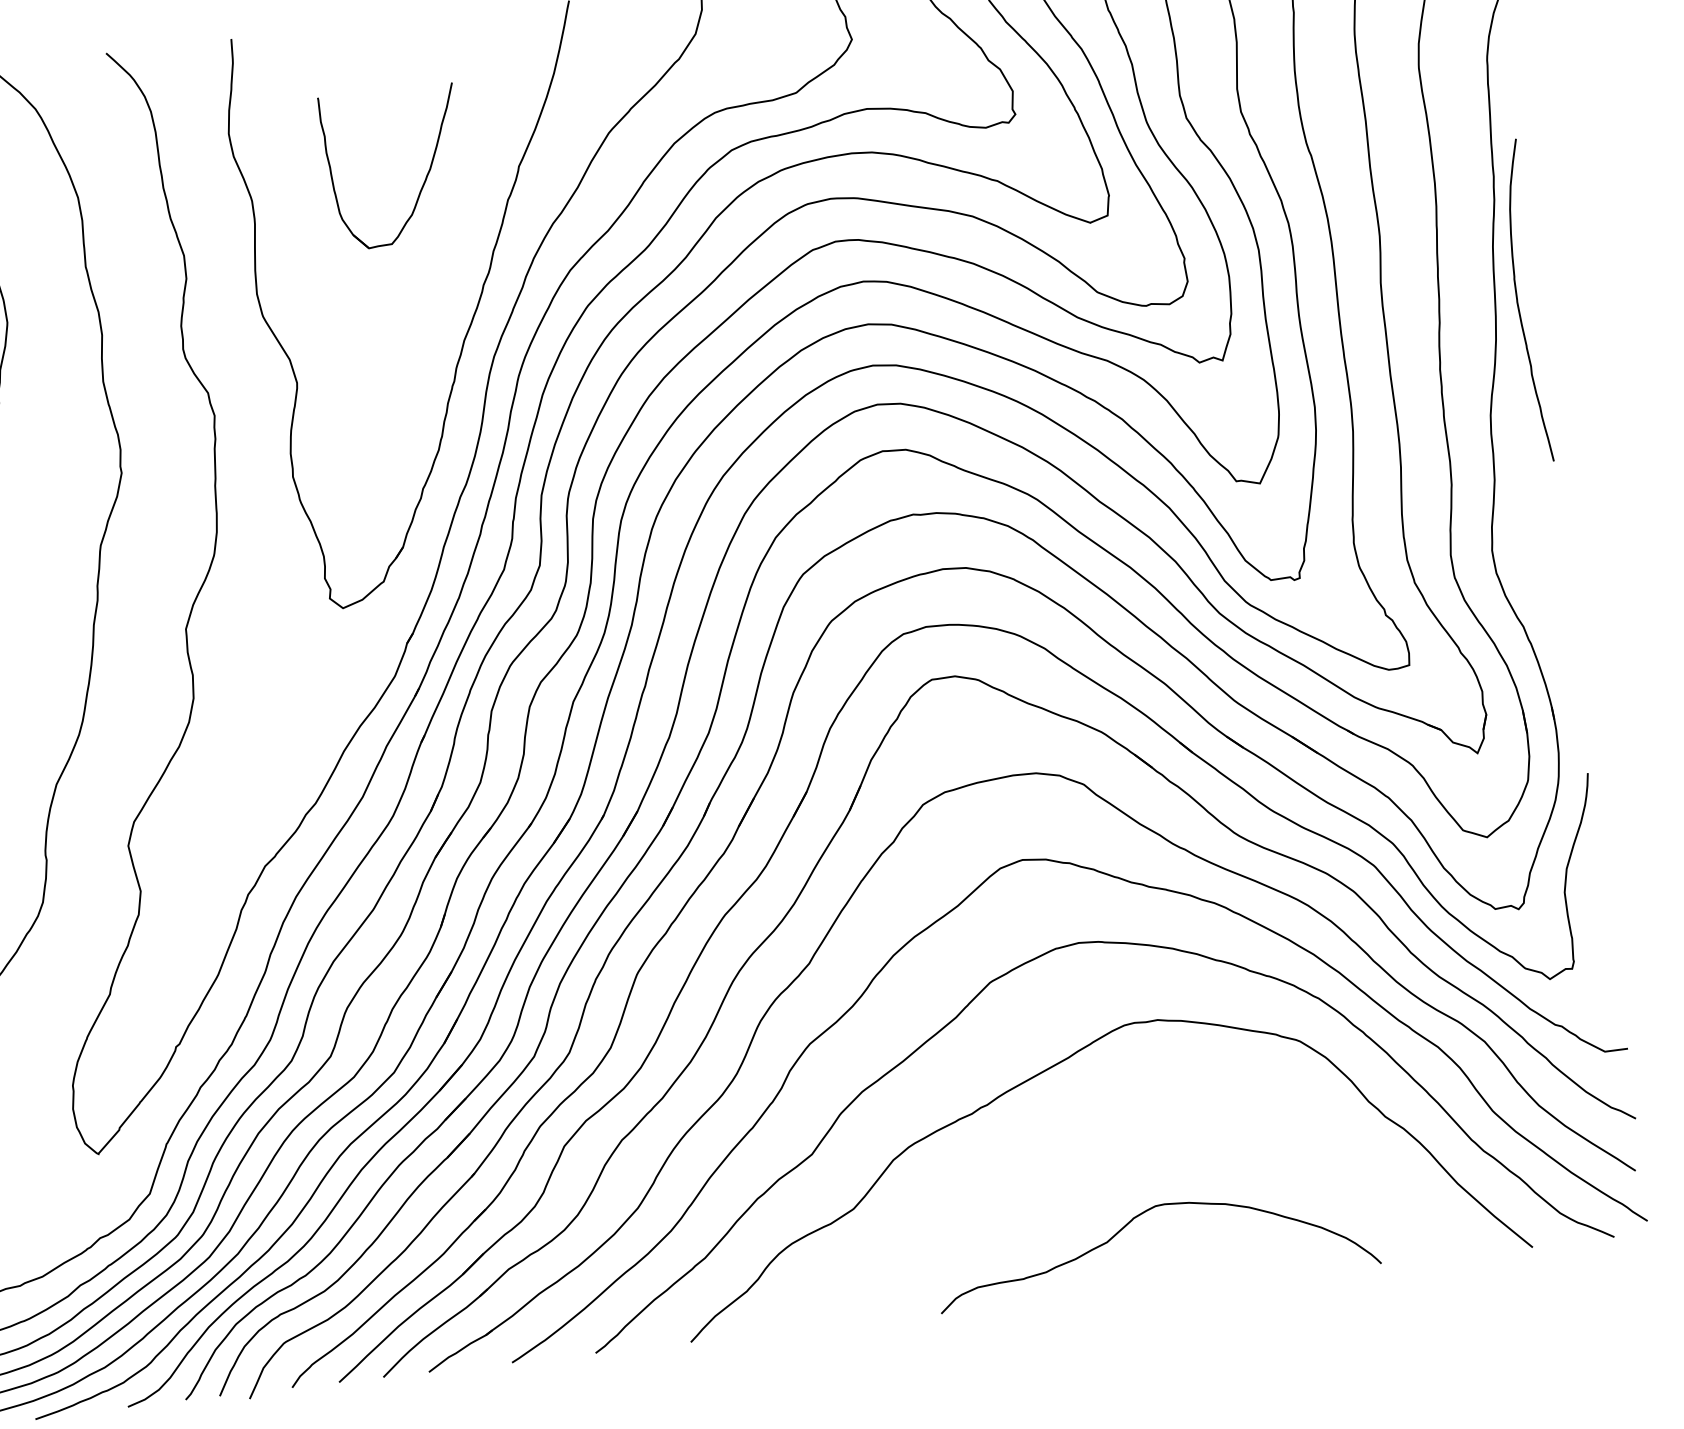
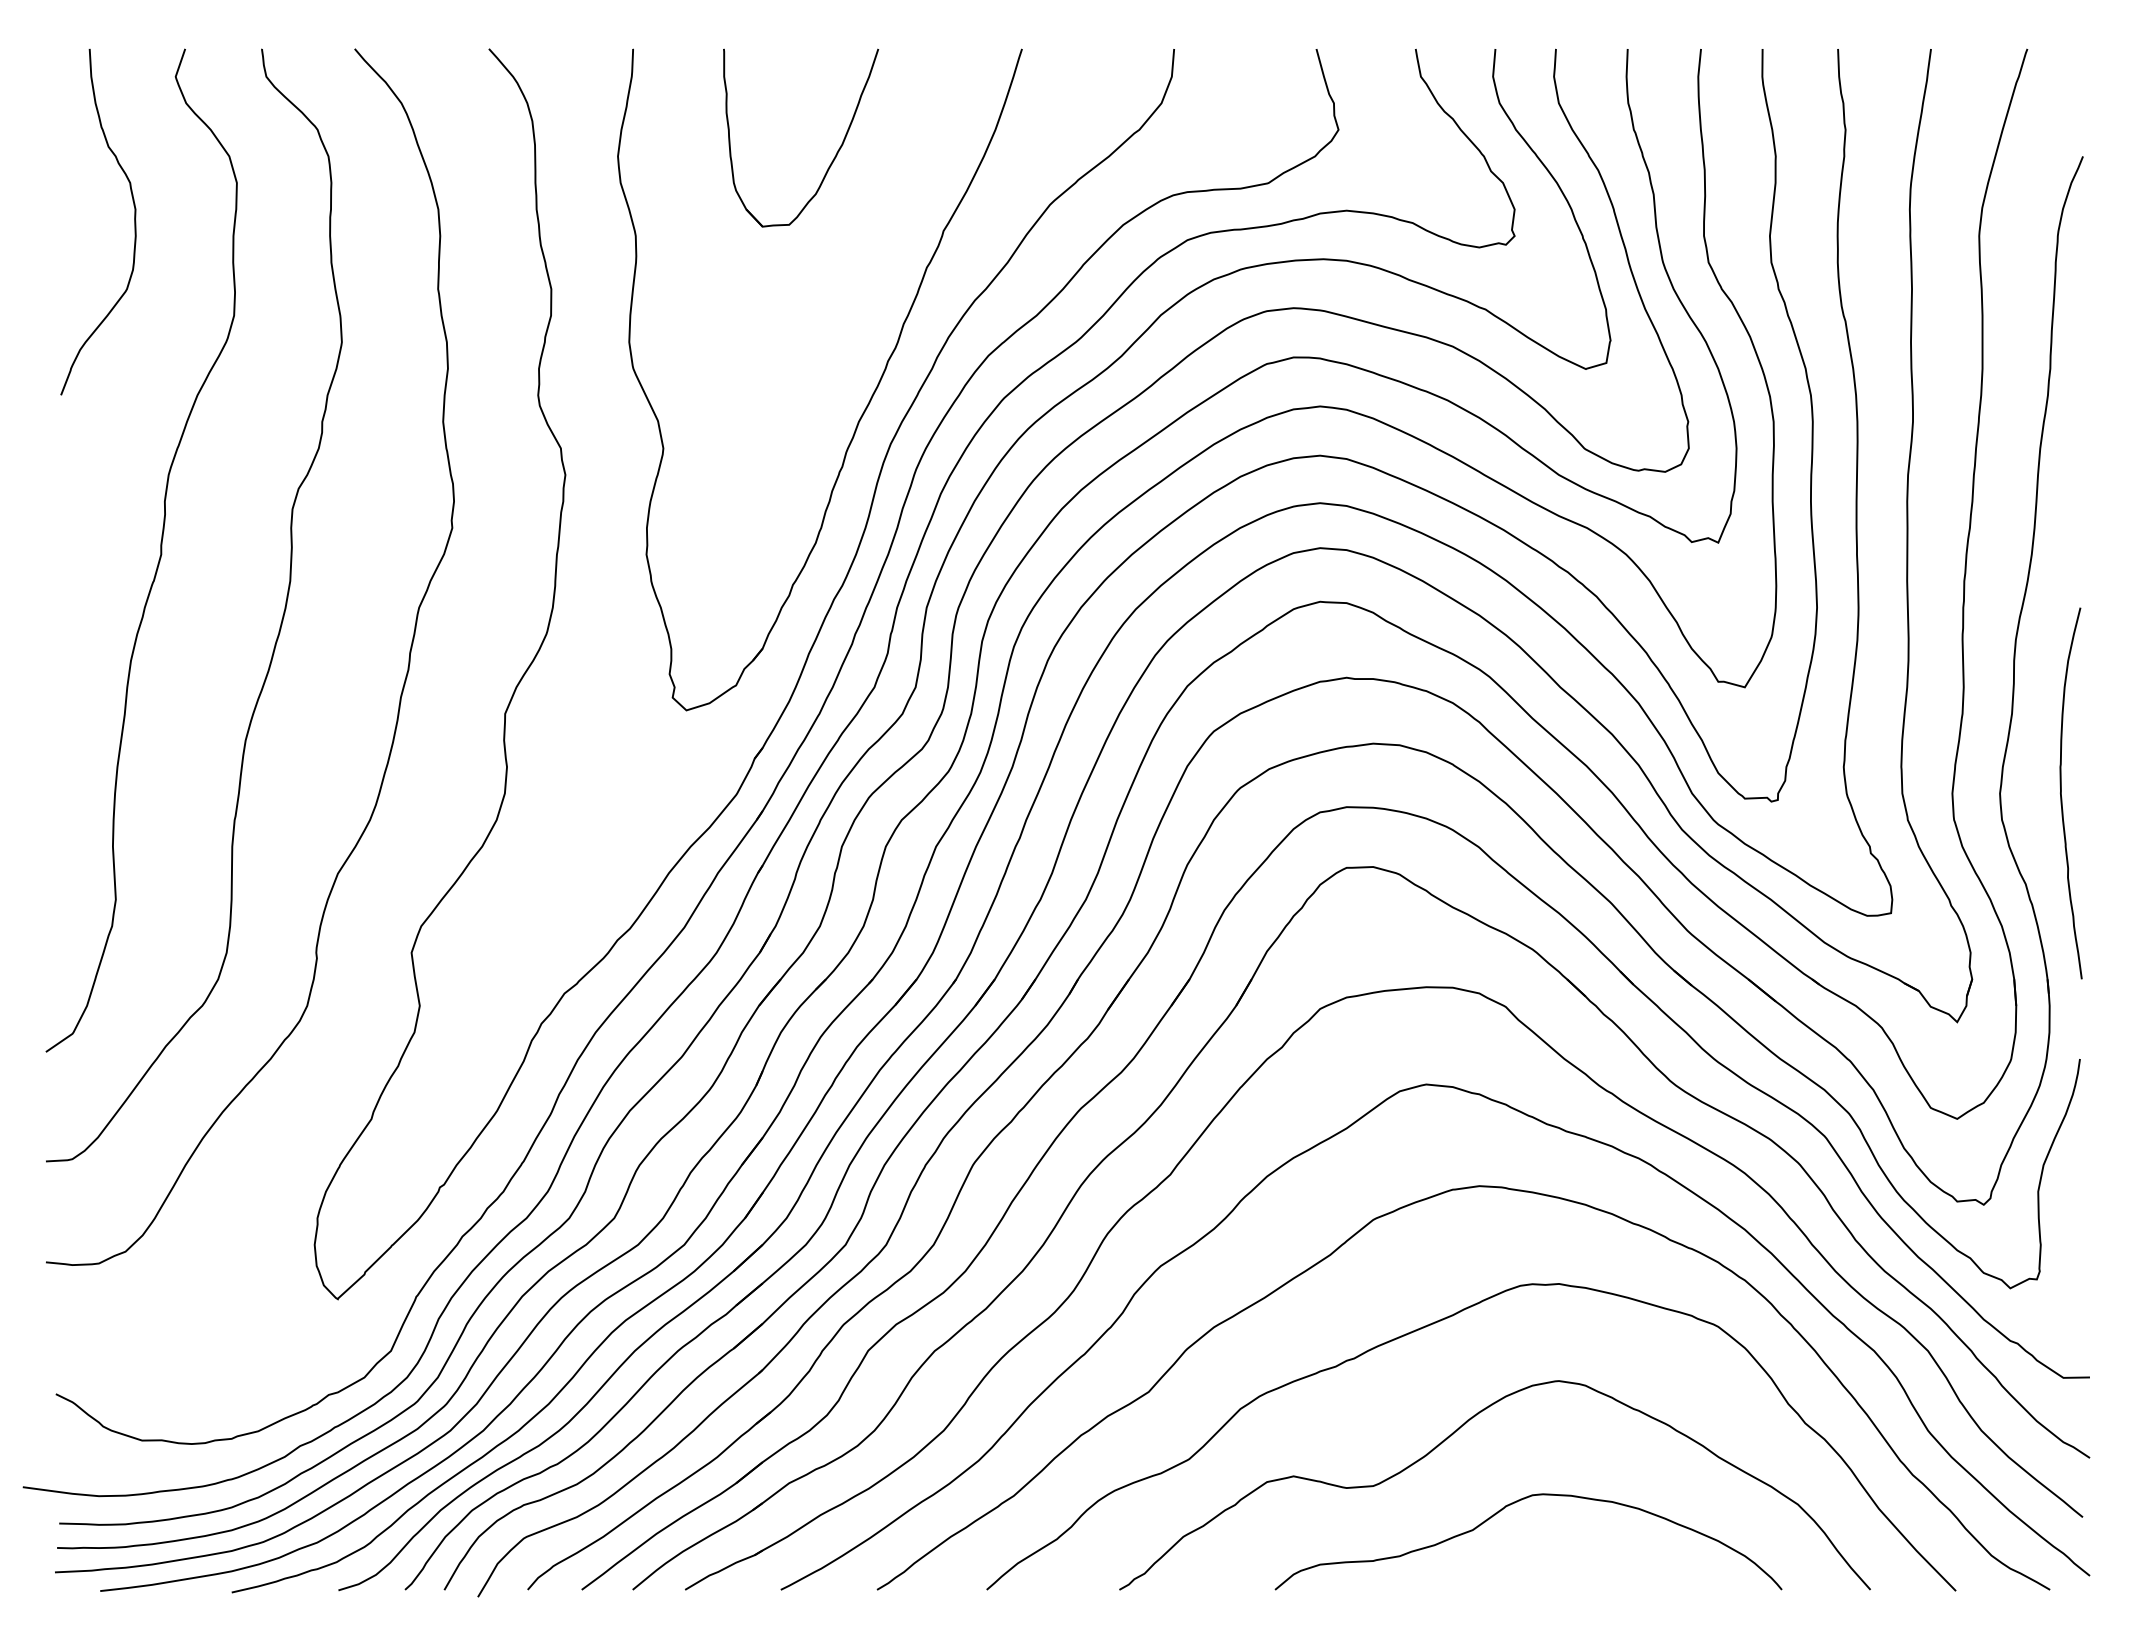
part: (425, 178) -> (835, 154), moved
curve: (1519, 305) -> (2062, 797), moved
curve: (1080, 1162) -> (1452, 1435), added

